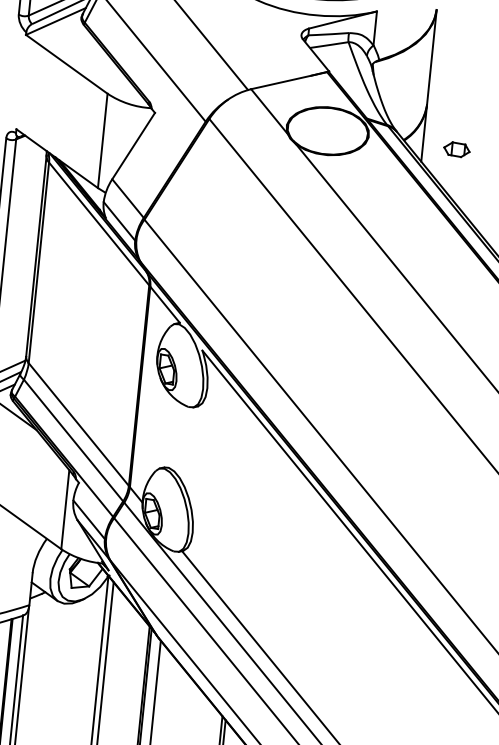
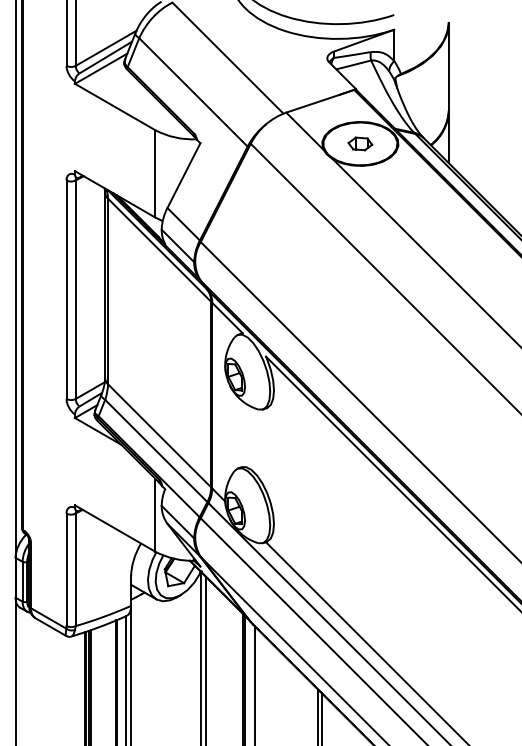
part: (457, 149) -> (360, 143), moved

